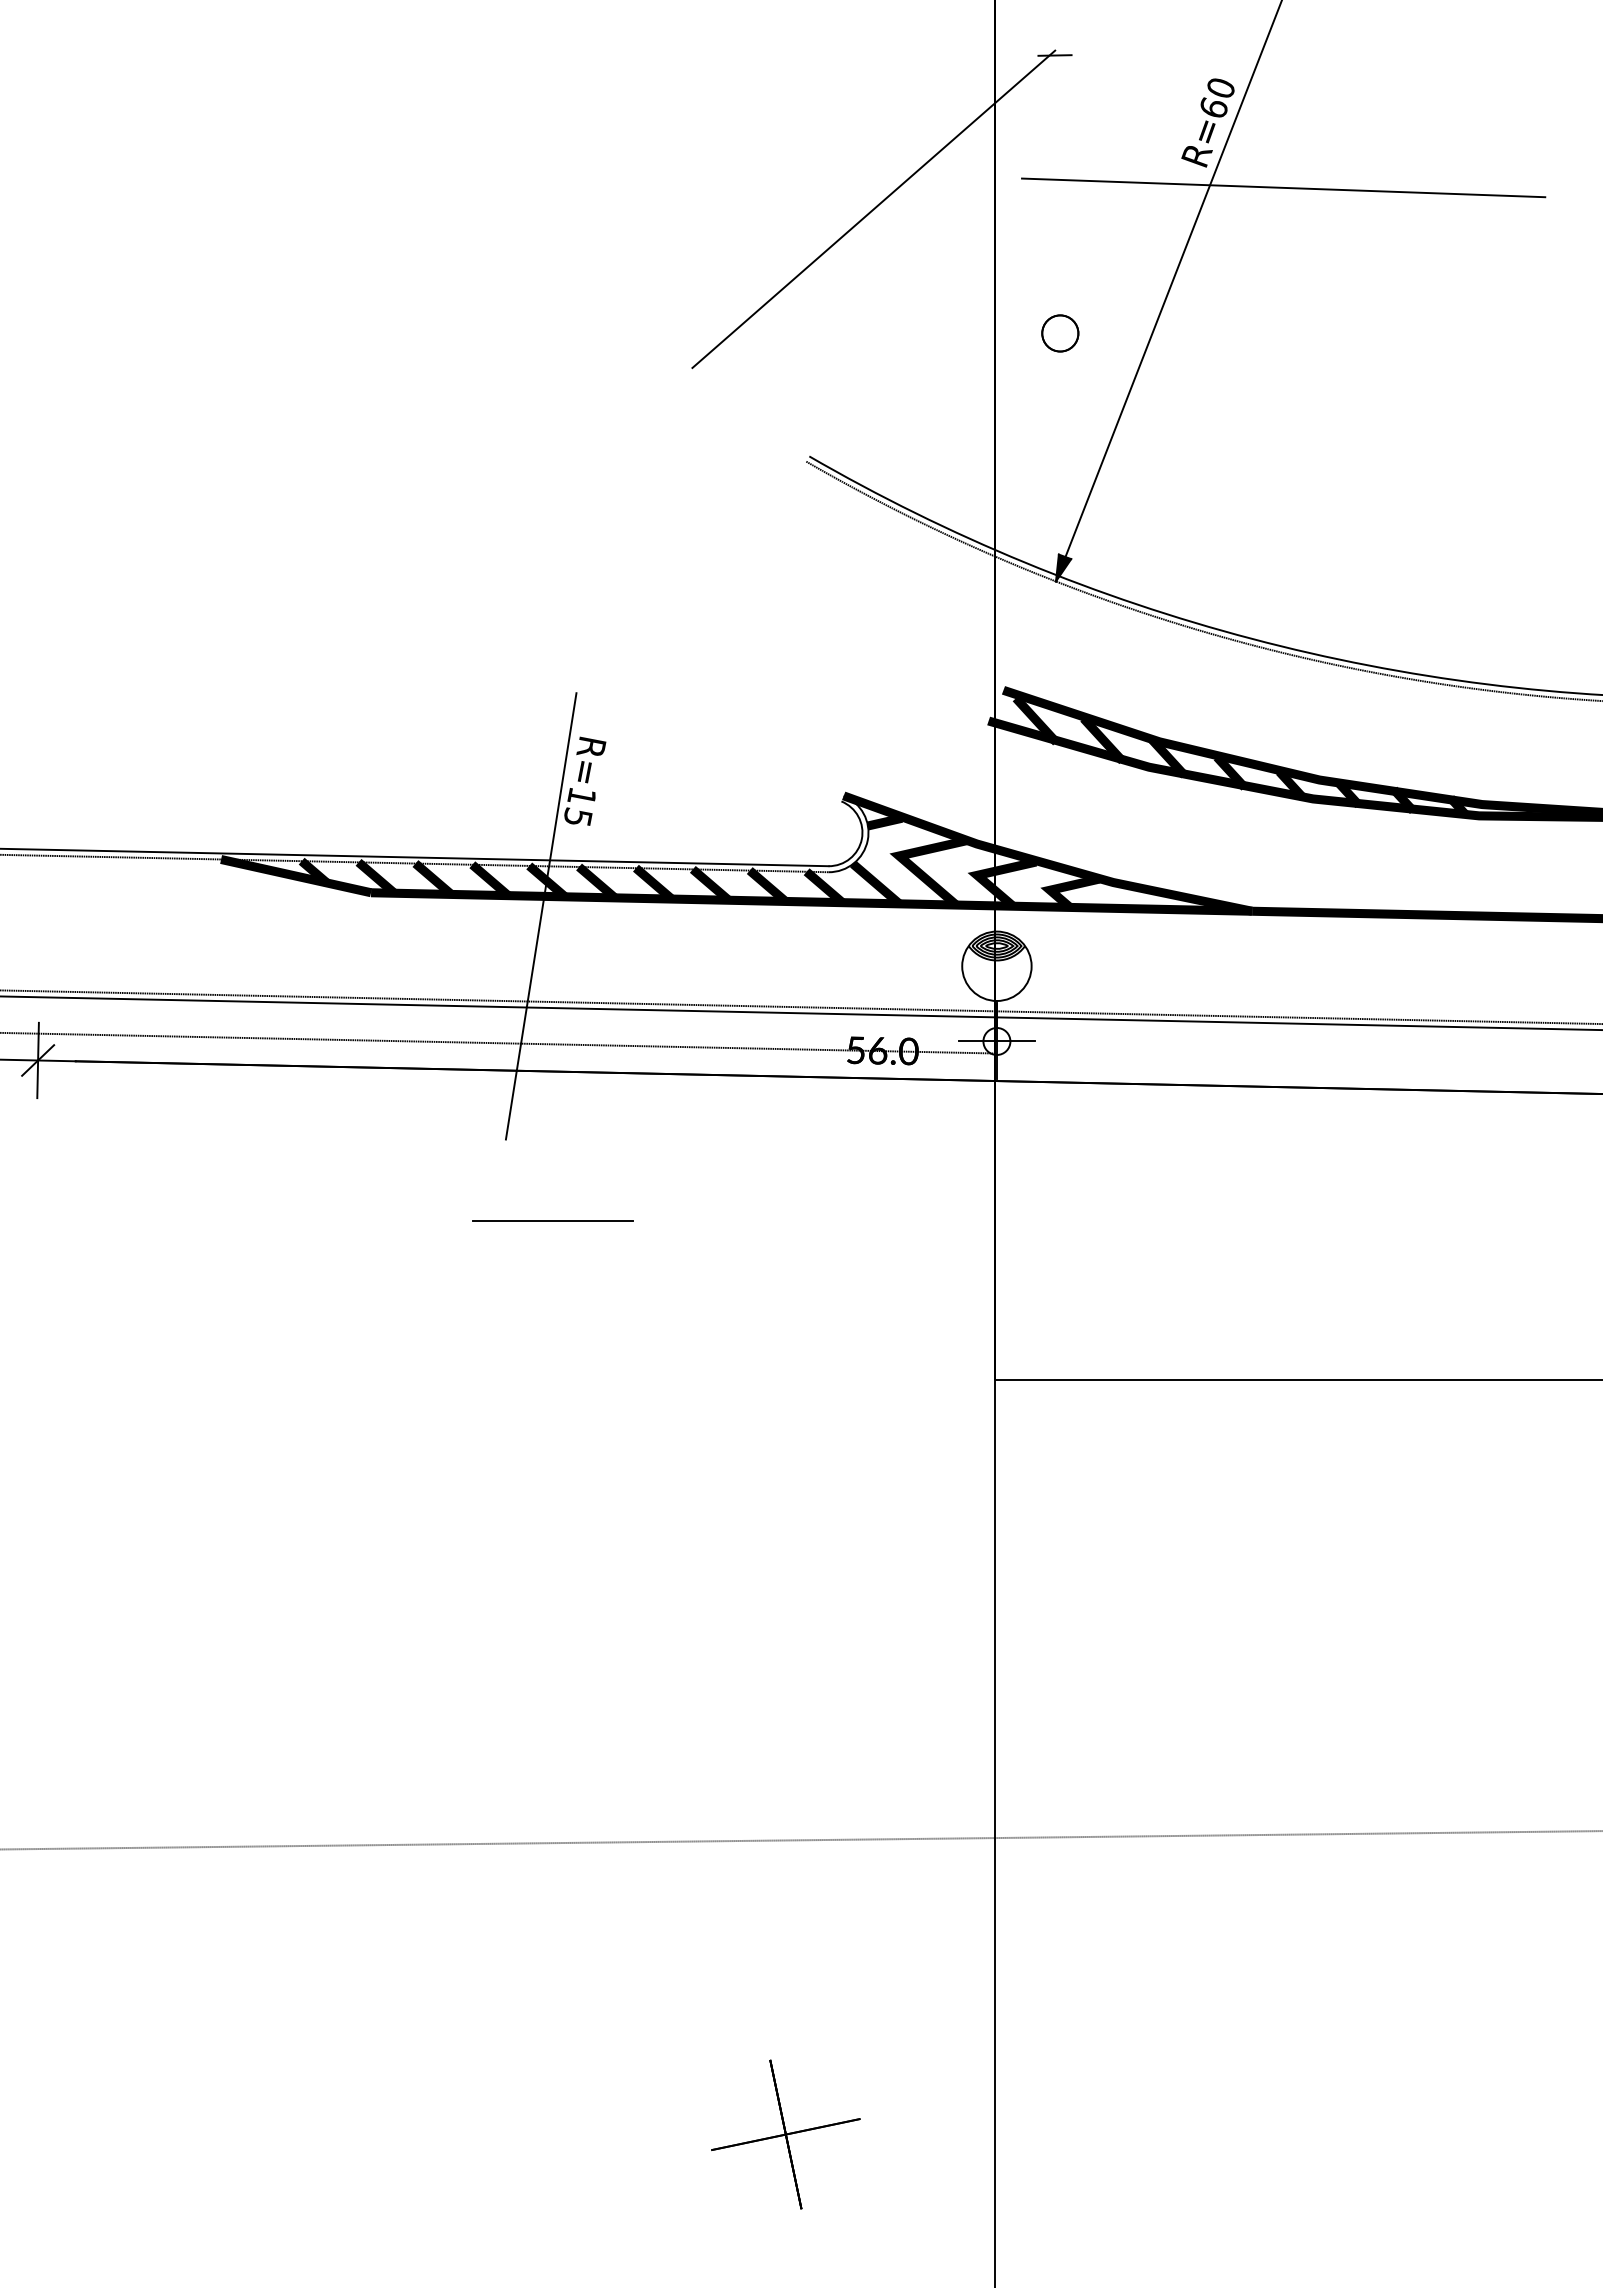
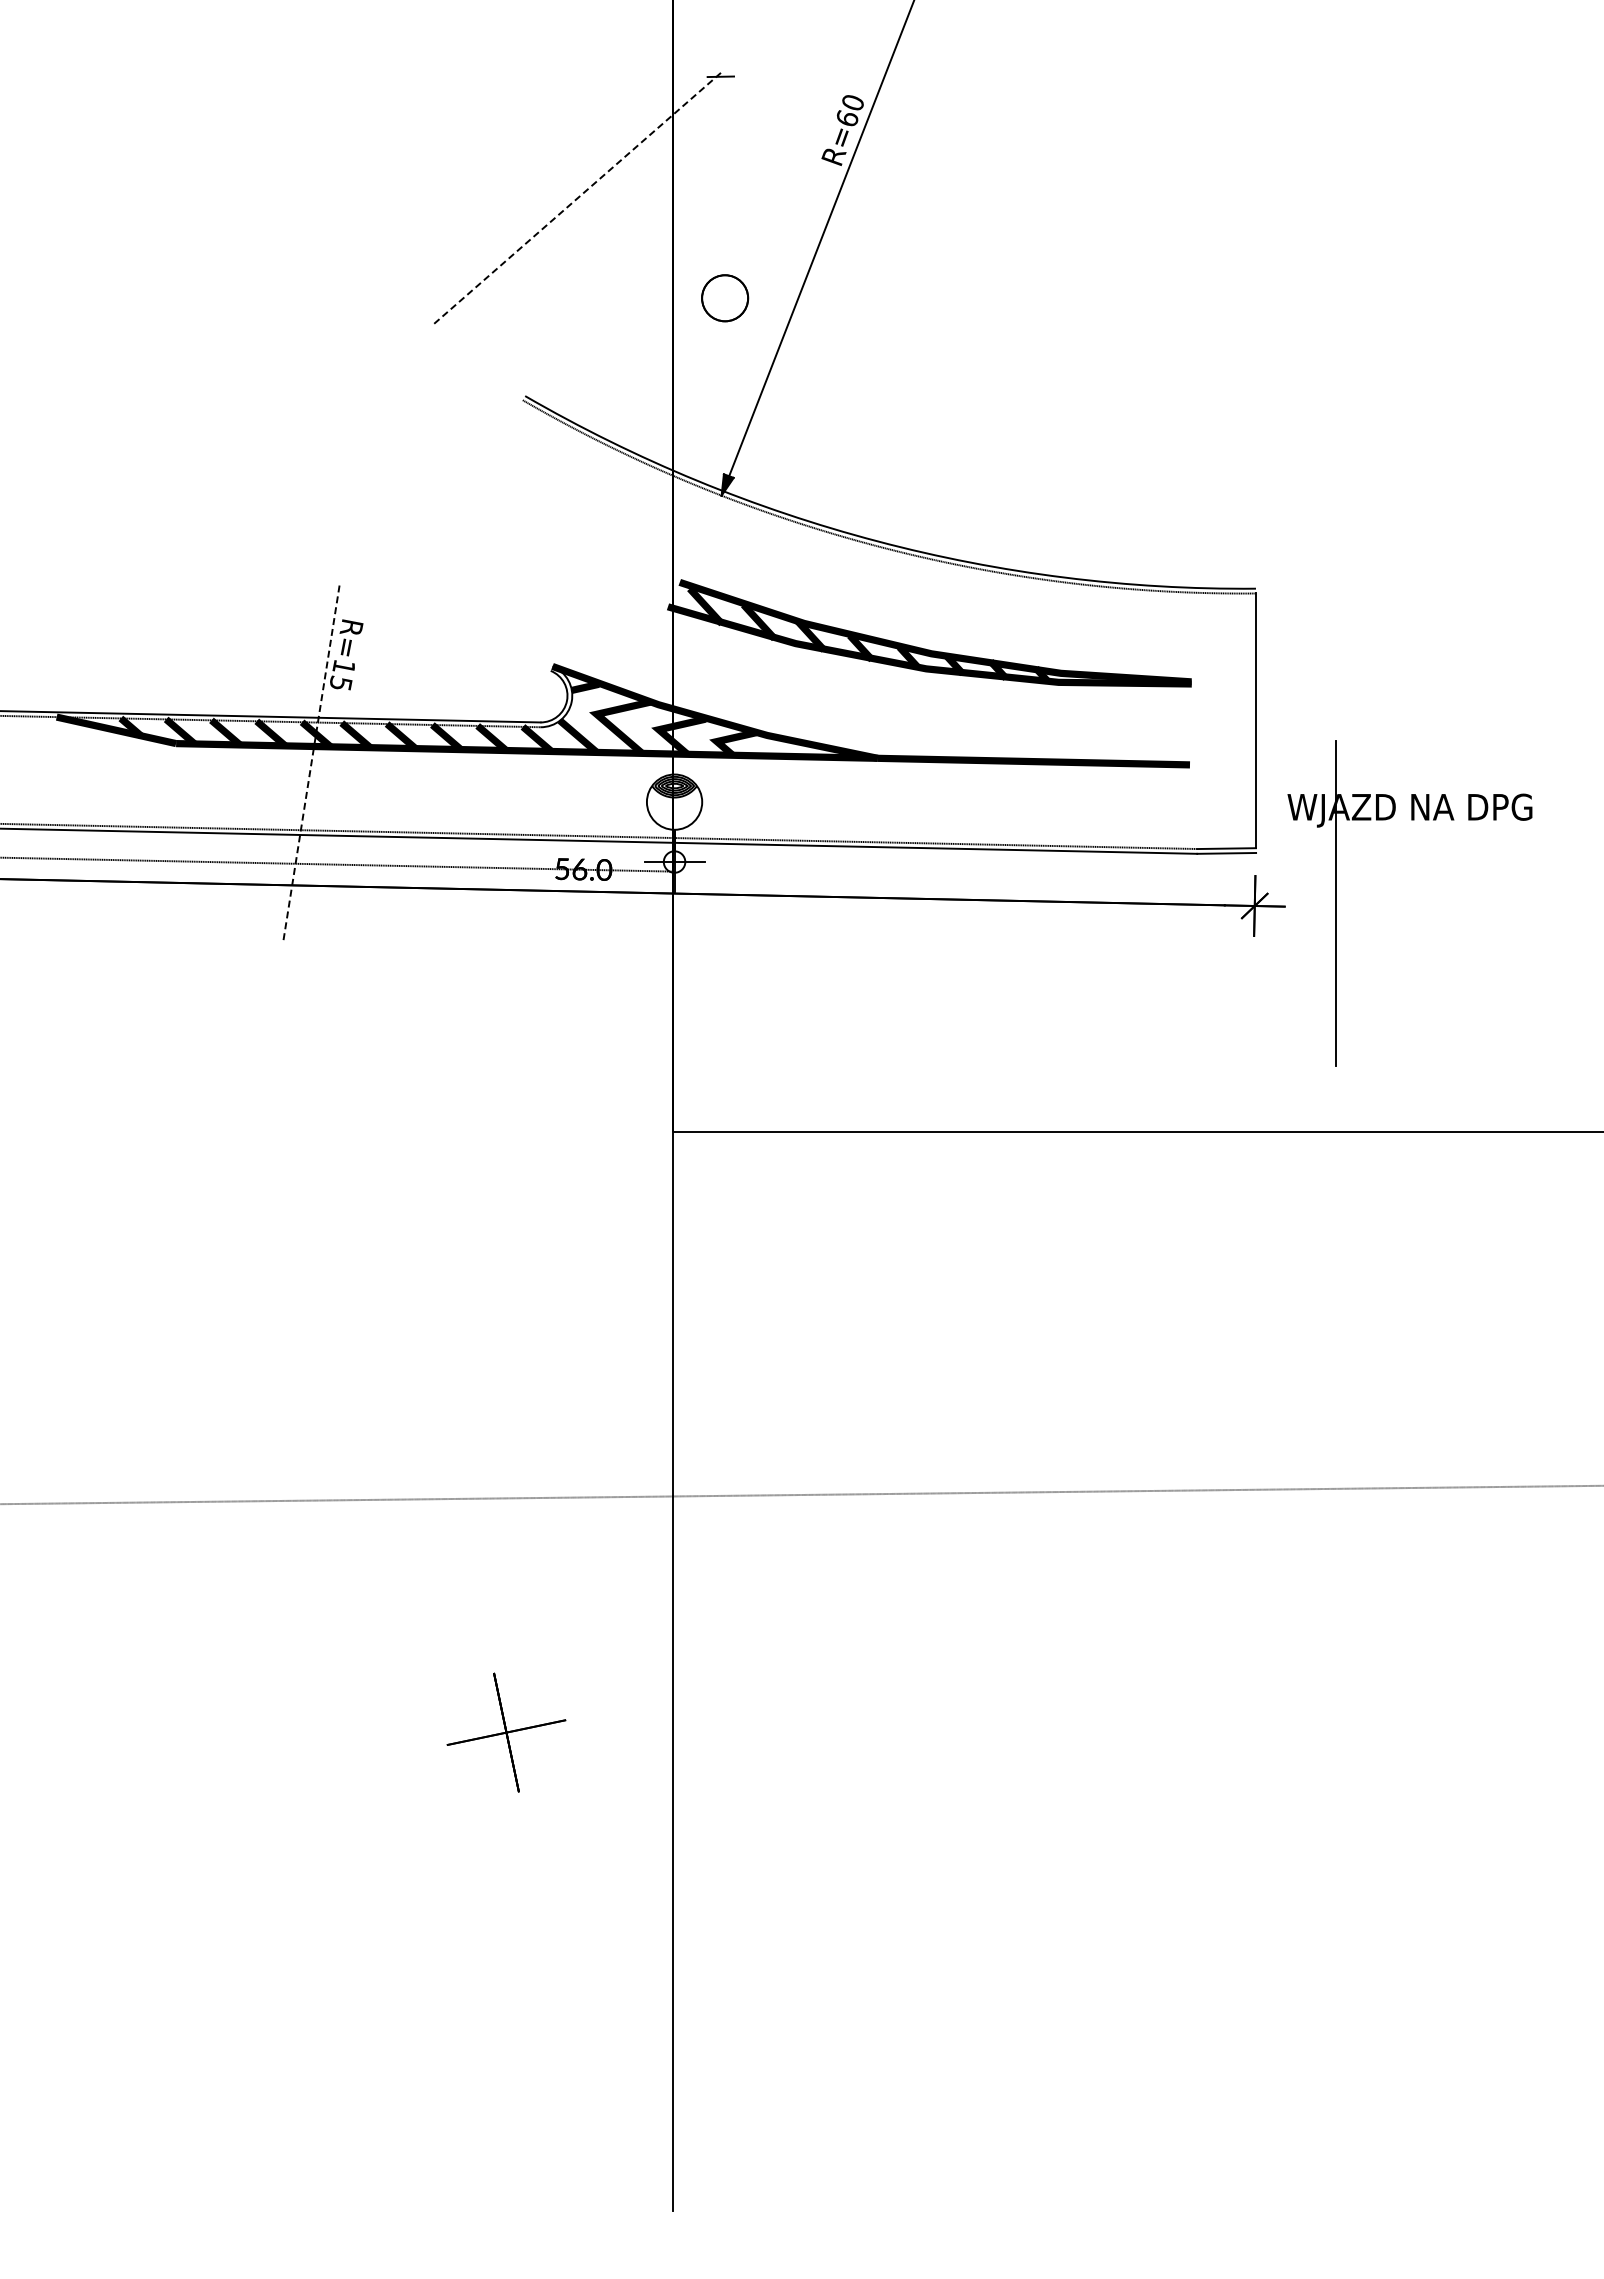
line: (1283, 186) -> (902, 181), removed
line: (873, 209) -> (576, 199), solid -> dashed
part: (1059, 332) -> (724, 297), size x1.6
line: (541, 916) -> (311, 762), solid -> dashed
line: (552, 1221) -> (320, 1005), removed

